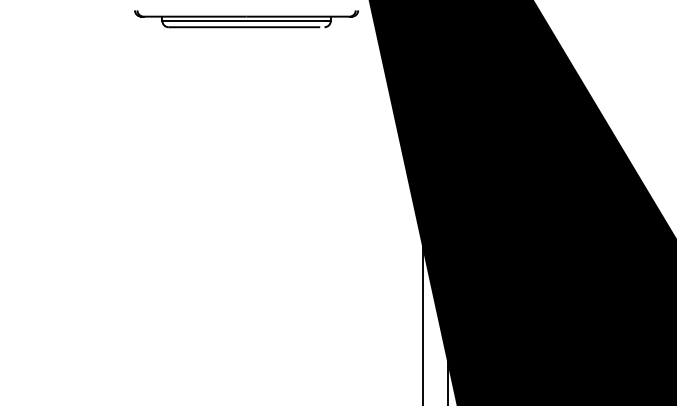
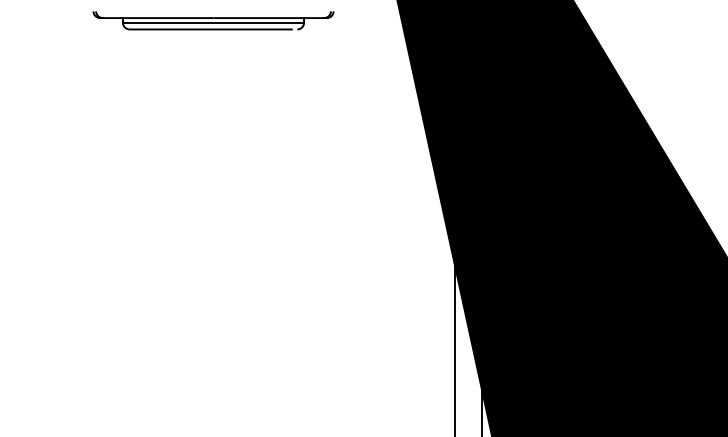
part: (246, 19) -> (213, 21), moved

